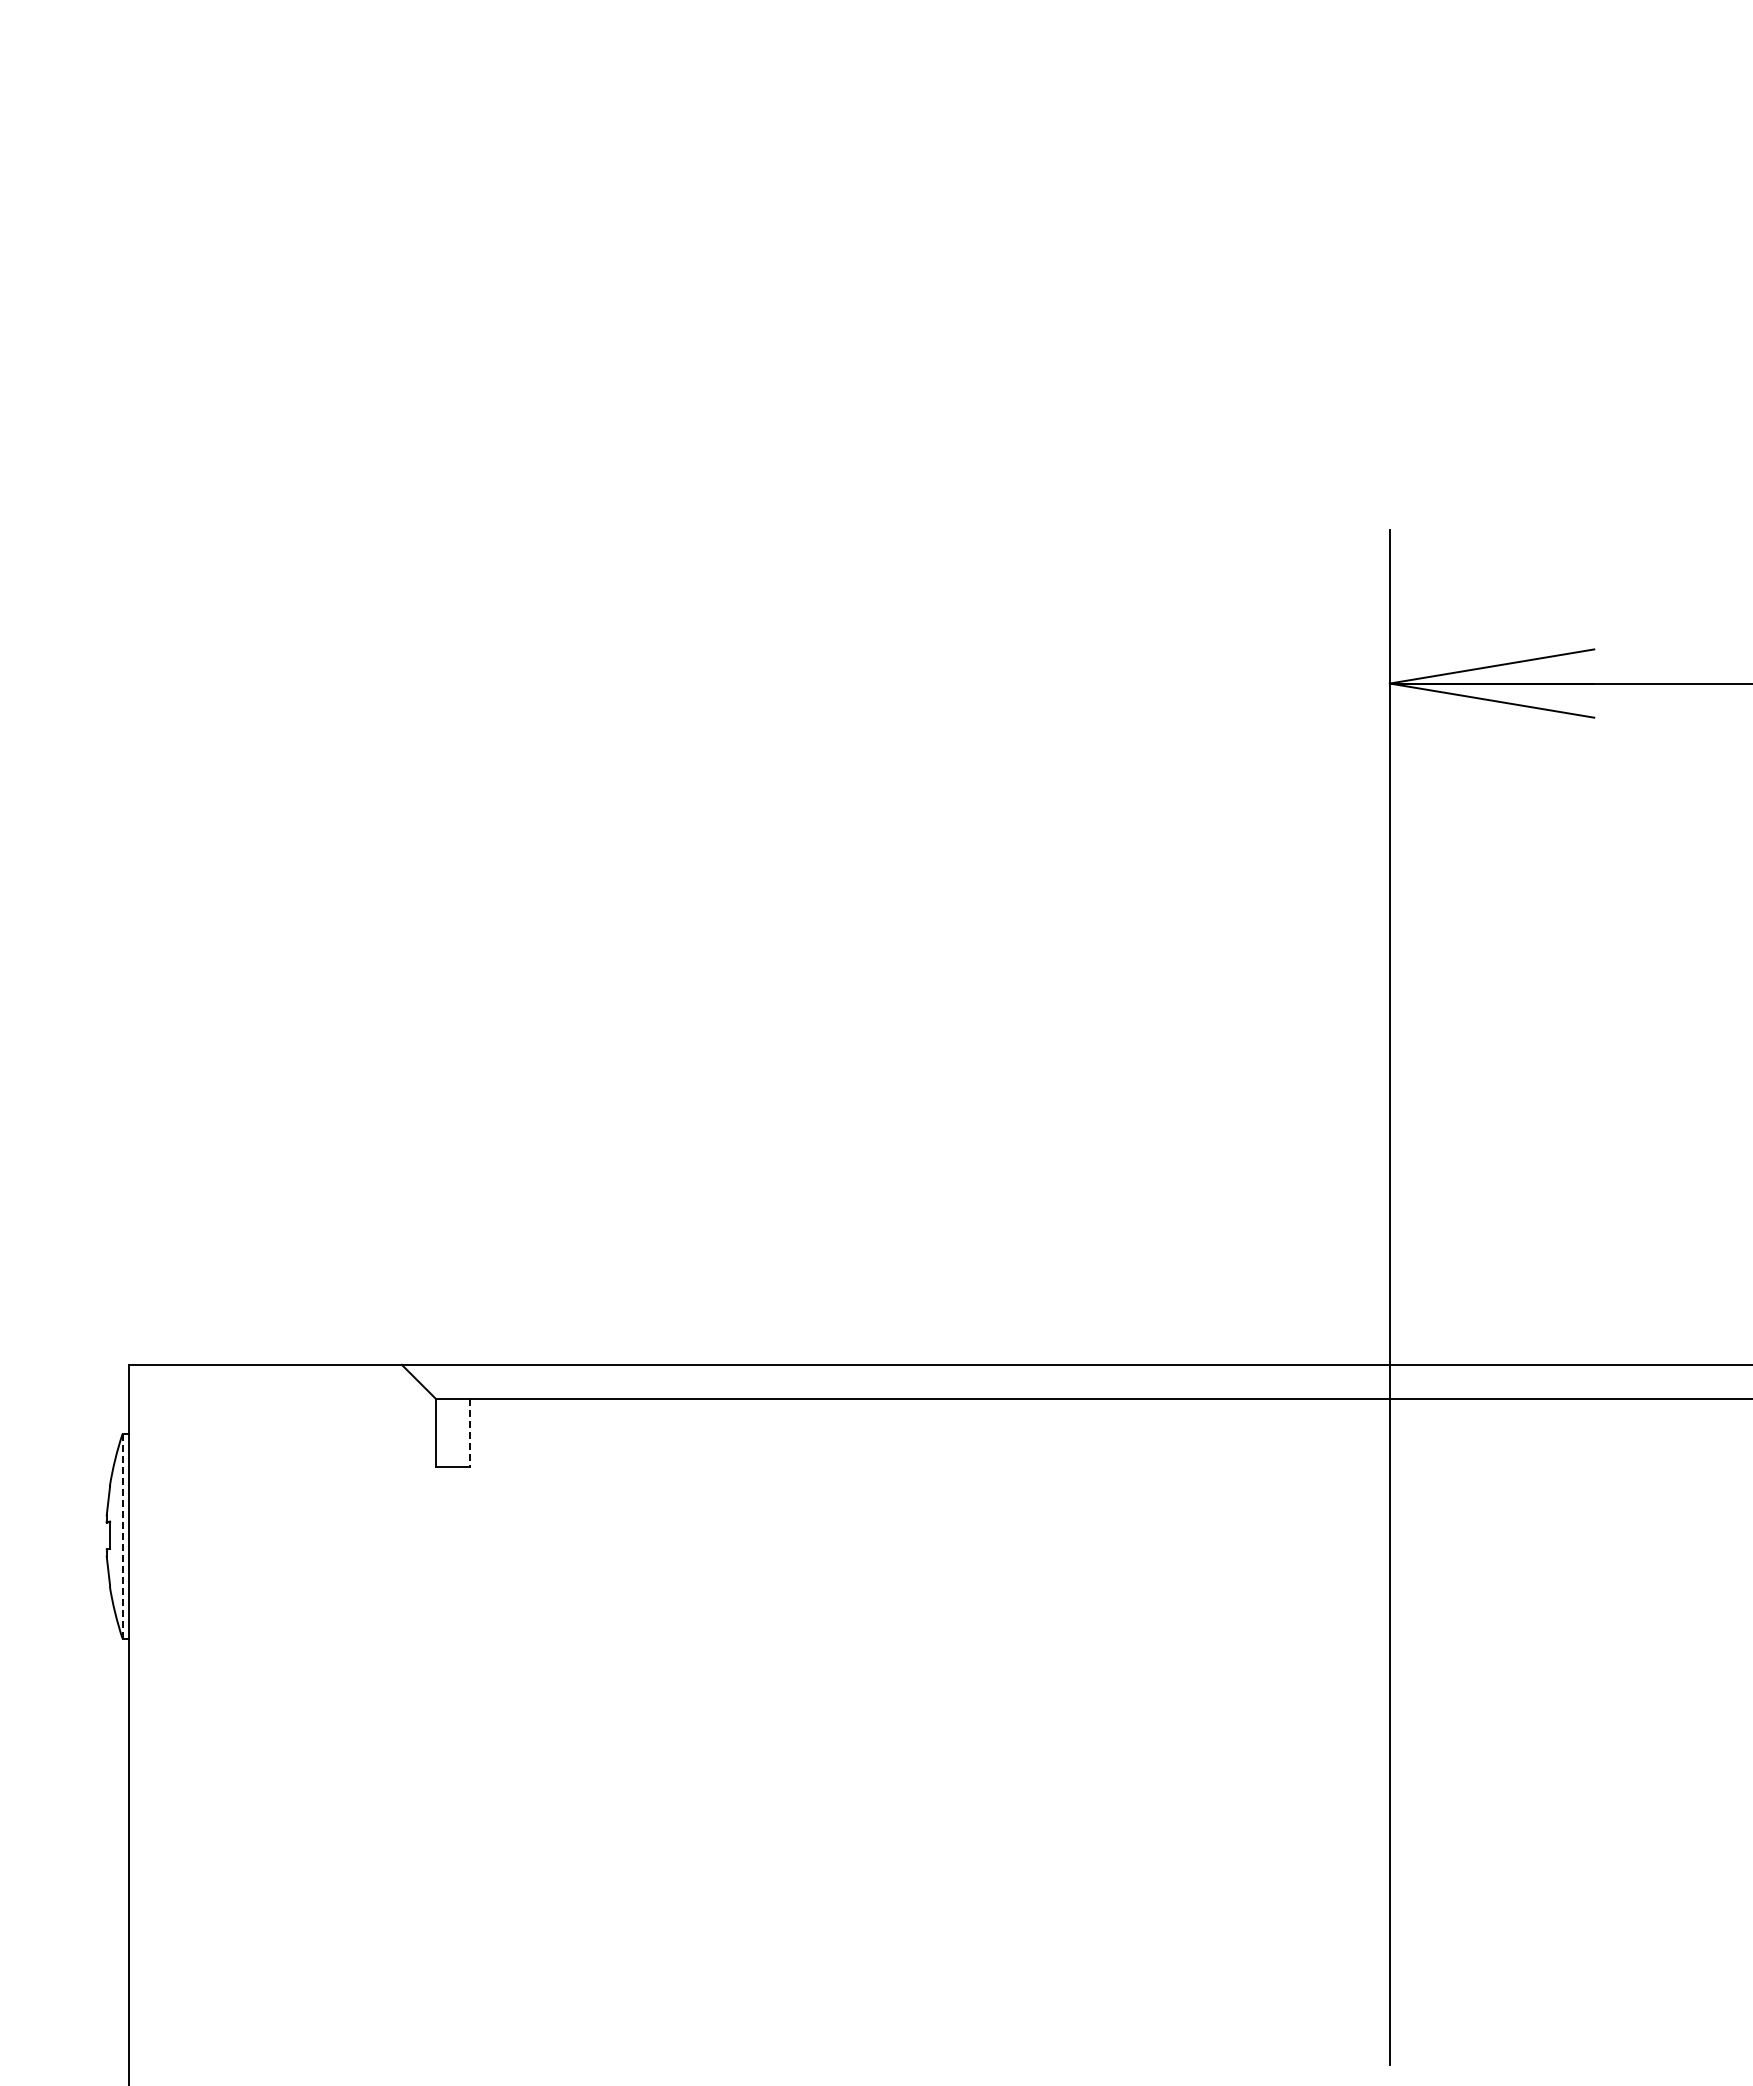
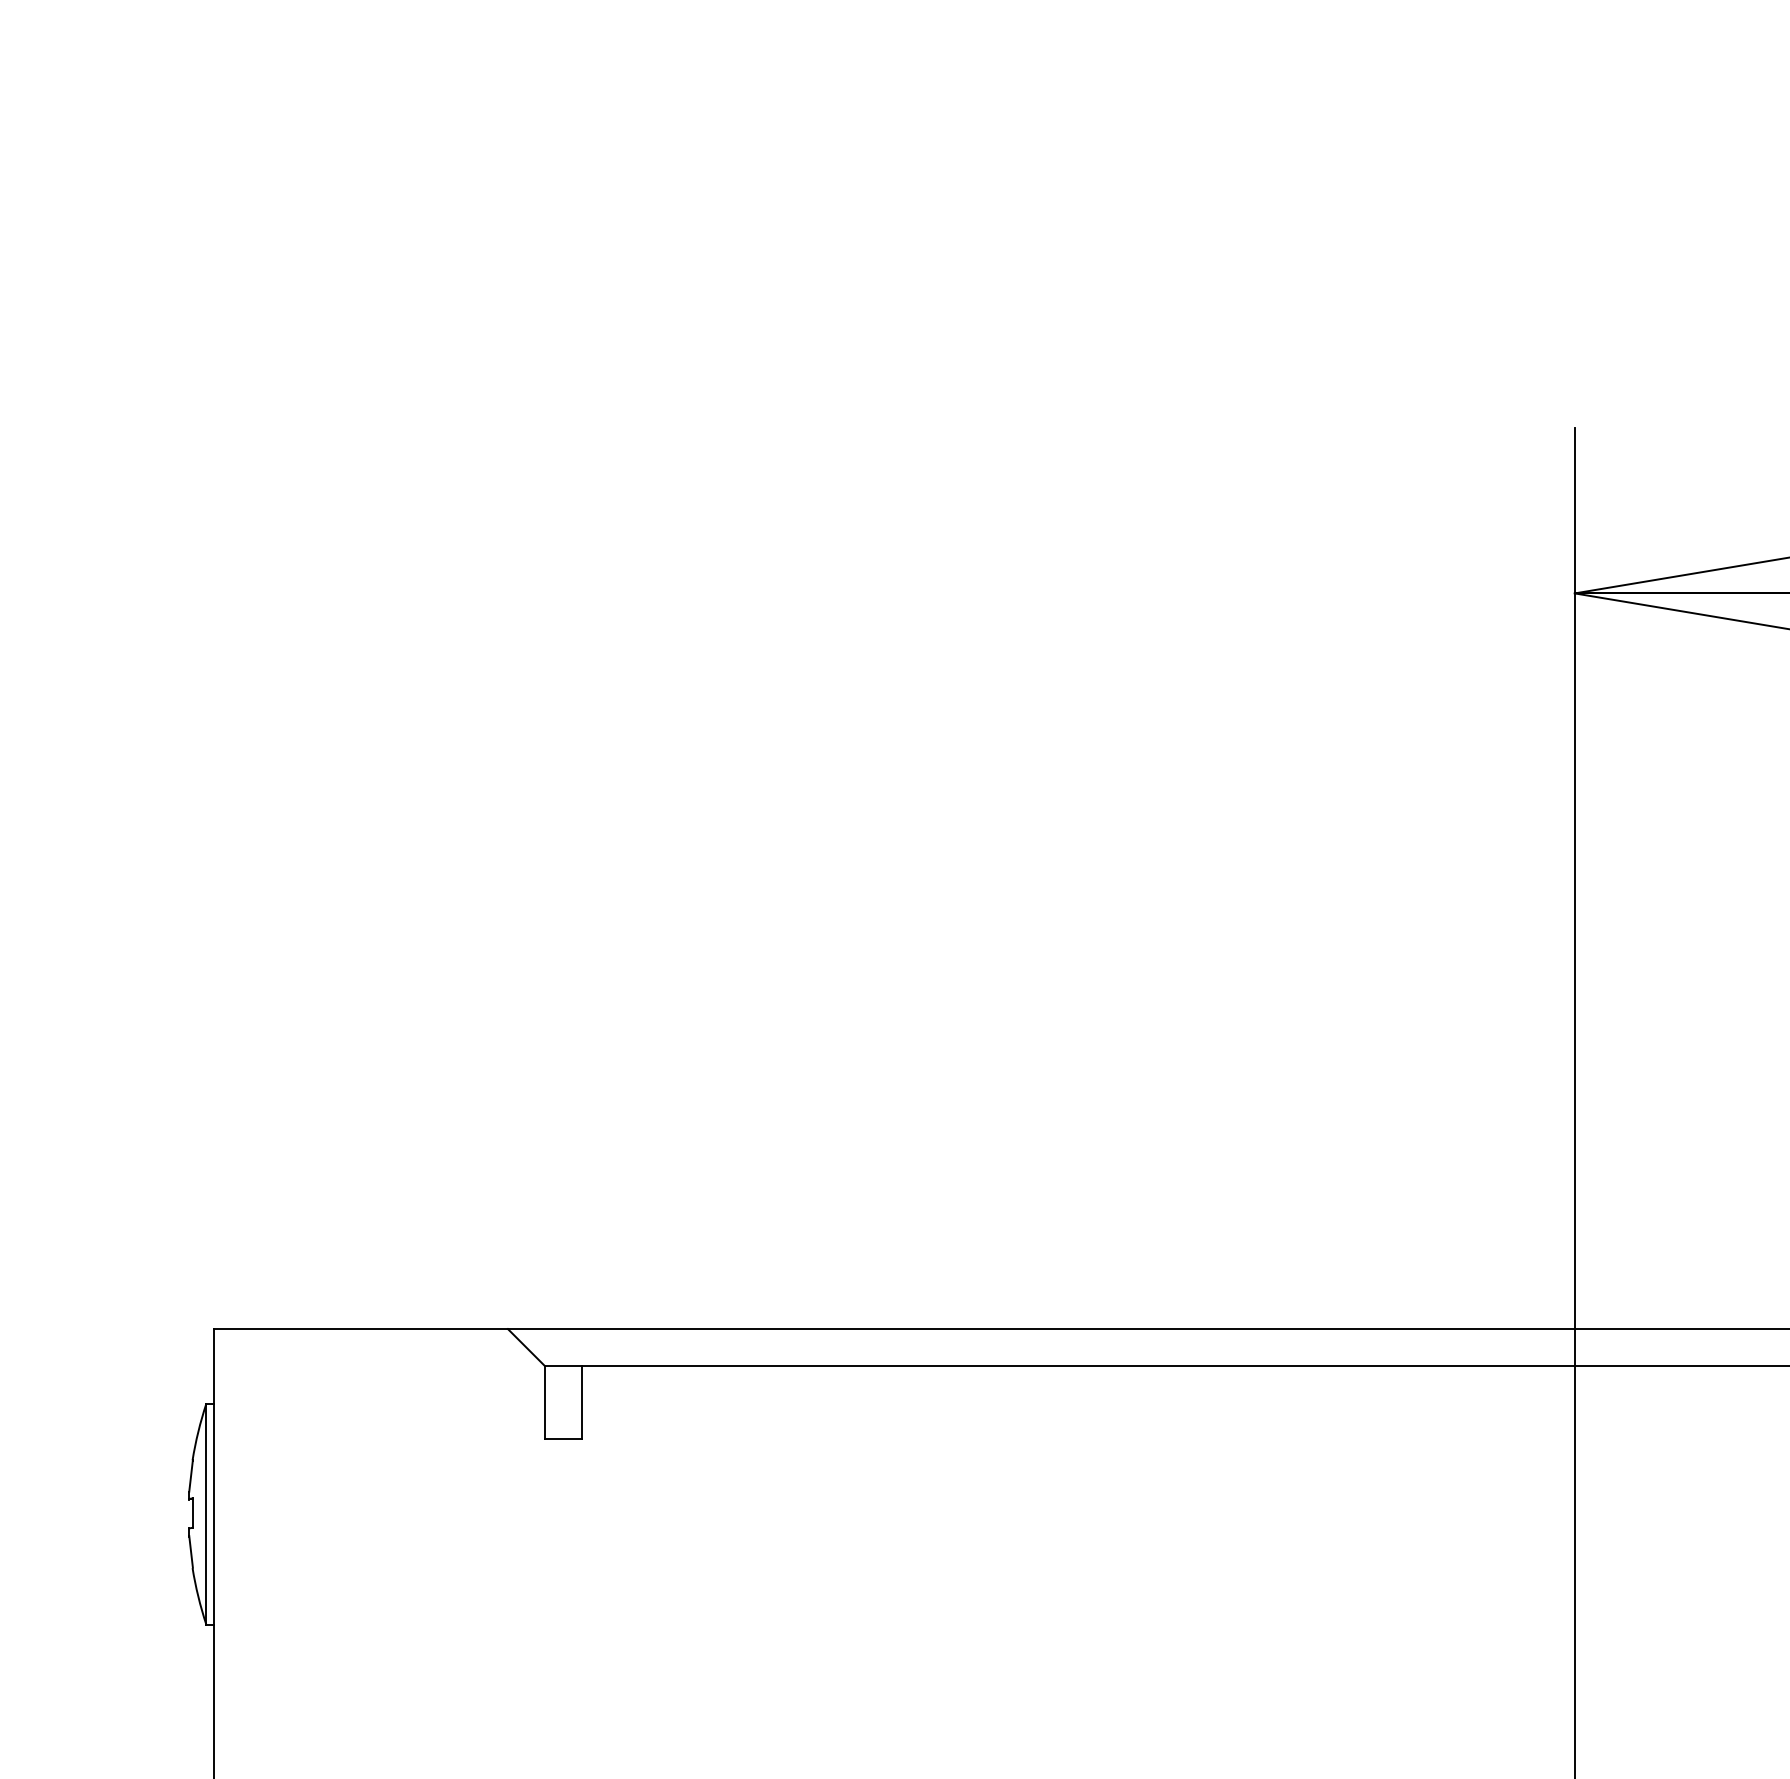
line: (470, 1433) -> (582, 1403), dashed -> solid
line: (122, 1535) -> (206, 1513), dashed -> solid

